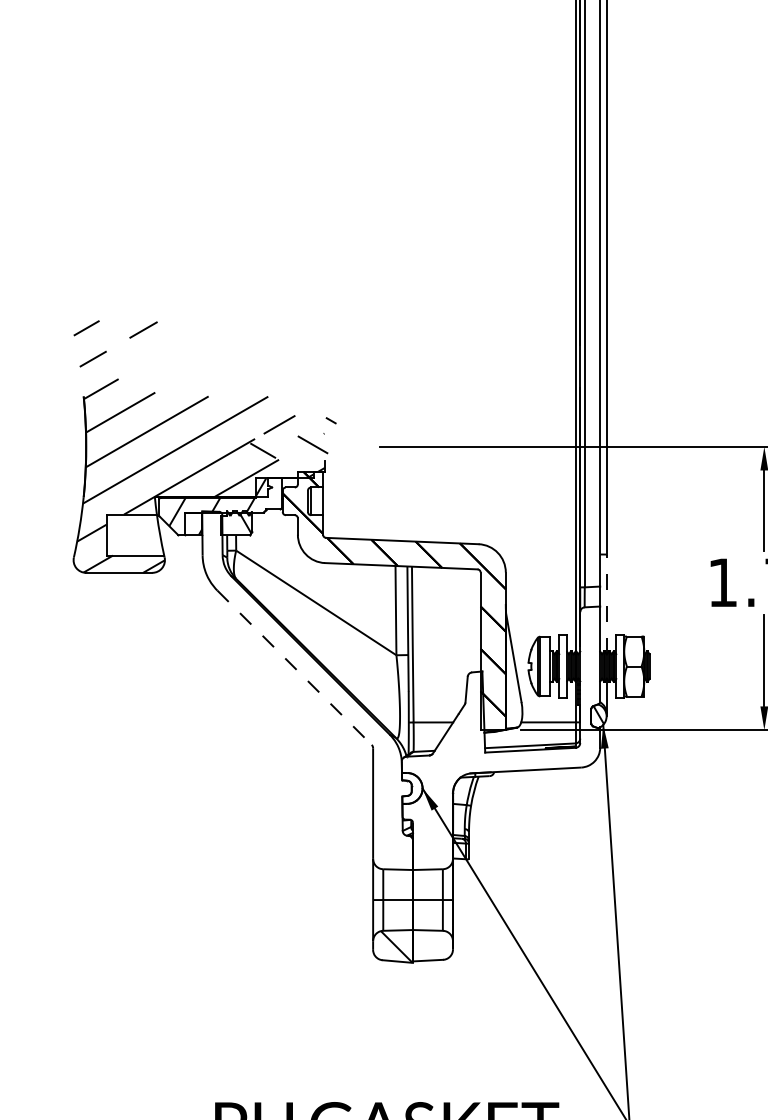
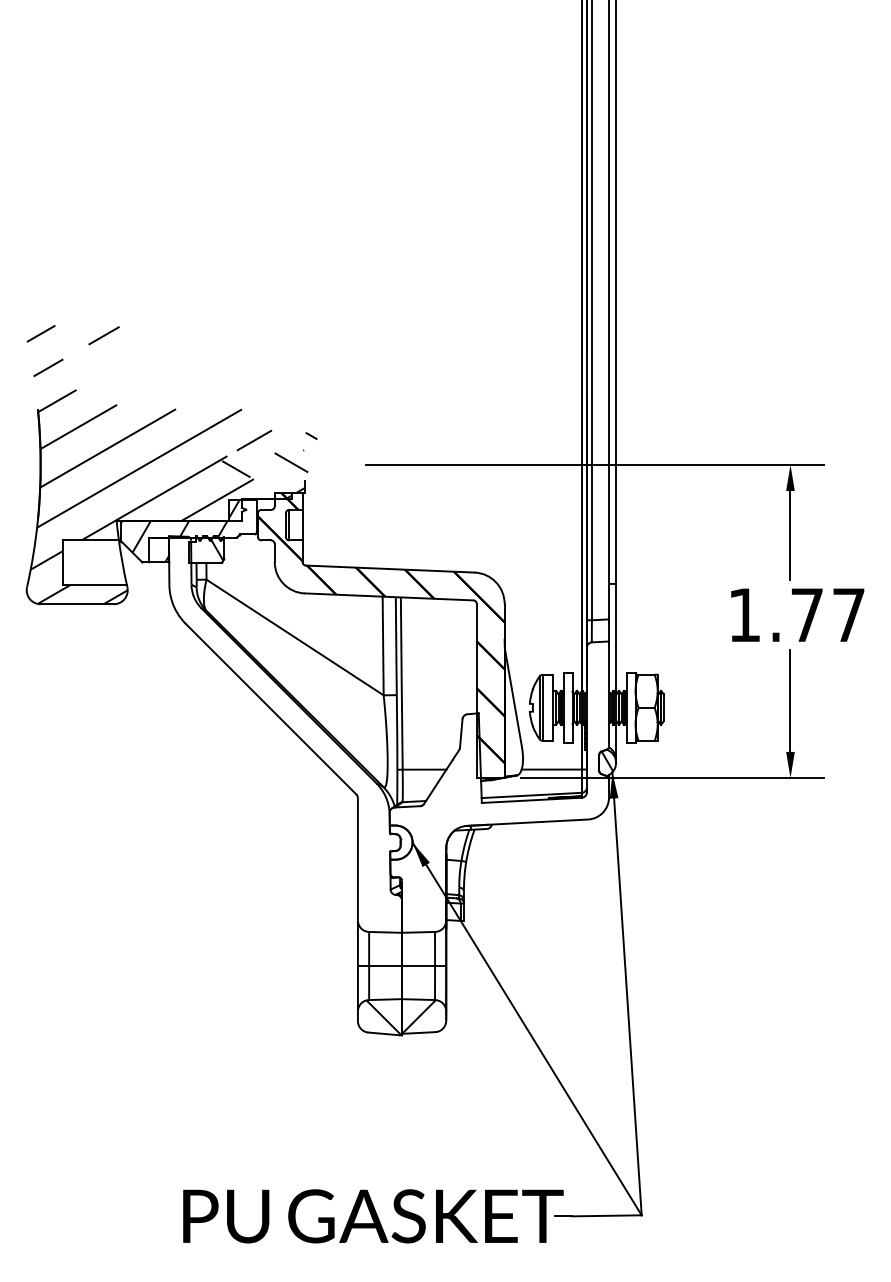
line: (606, 603) -> (616, 638), dashed -> solid
line: (294, 668) -> (271, 709), dashed -> solid
hatch: (427, 945) -> (418, 1016), added

